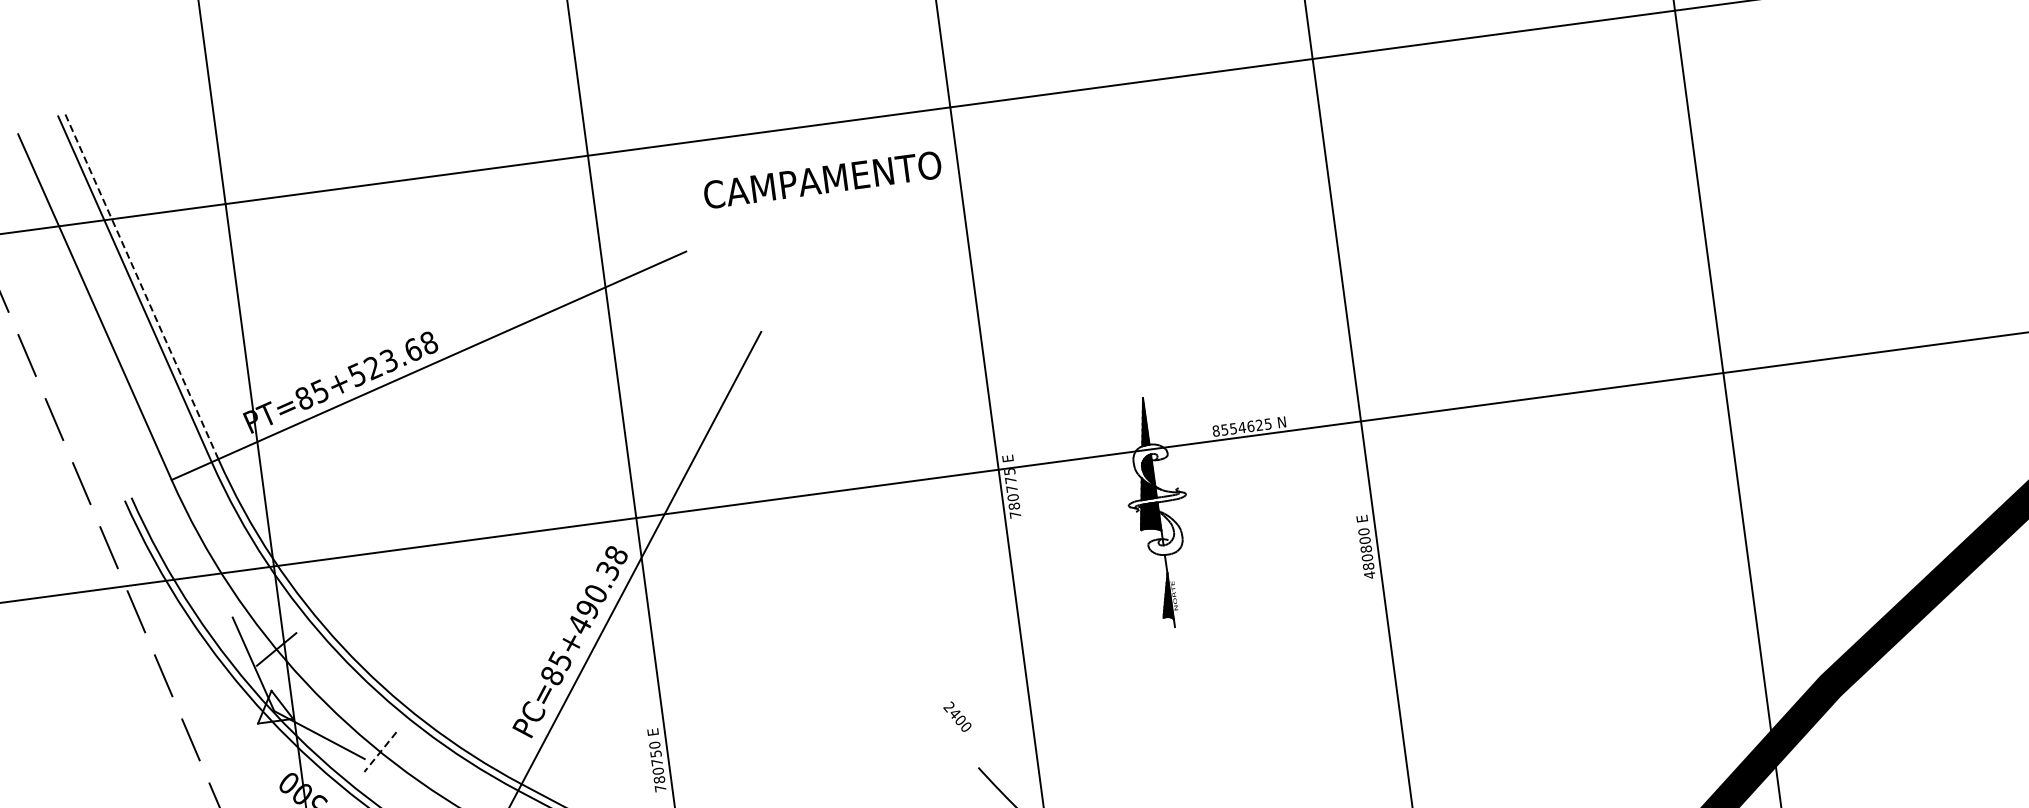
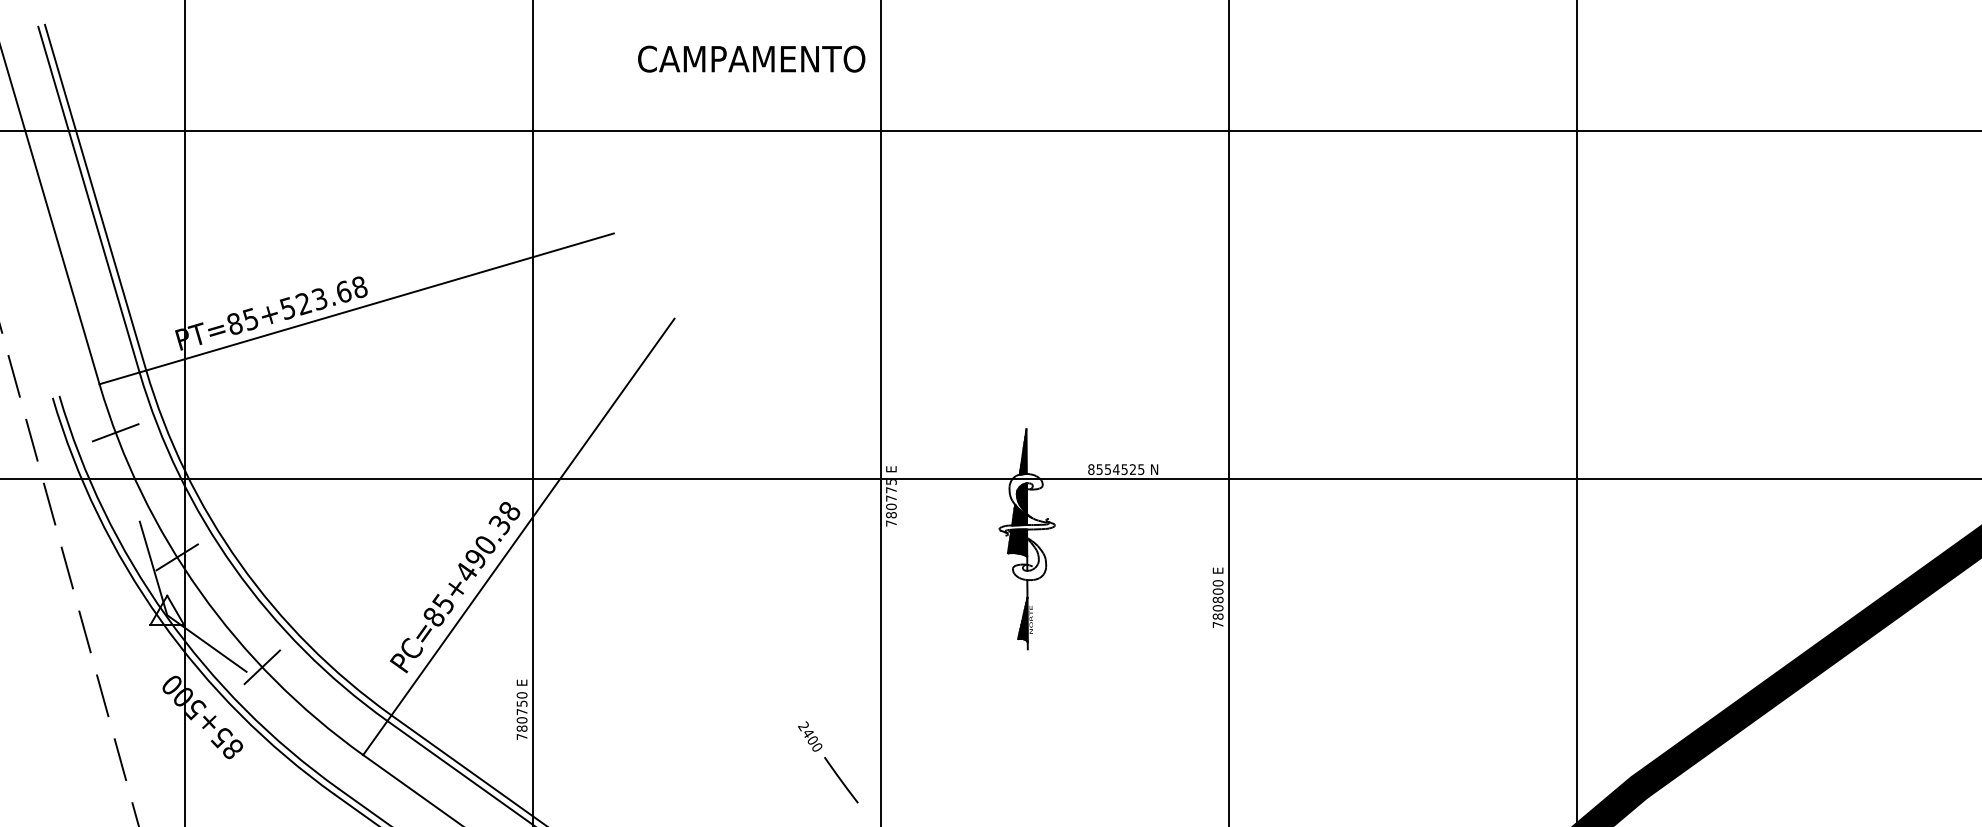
text: (822, 179) -> (751, 58), moved
line: (141, 286) -> (95, 197), dashed -> solid
text: (1250, 426) -> (1124, 469), 8554625 -> 8554525
line: (194, 528) -> (115, 432), added
text: (1369, 574) -> (1217, 624), 480800 -> 780800
text: (957, 716) -> (810, 736), moved
line: (379, 752) -> (261, 667), dashed -> solid

